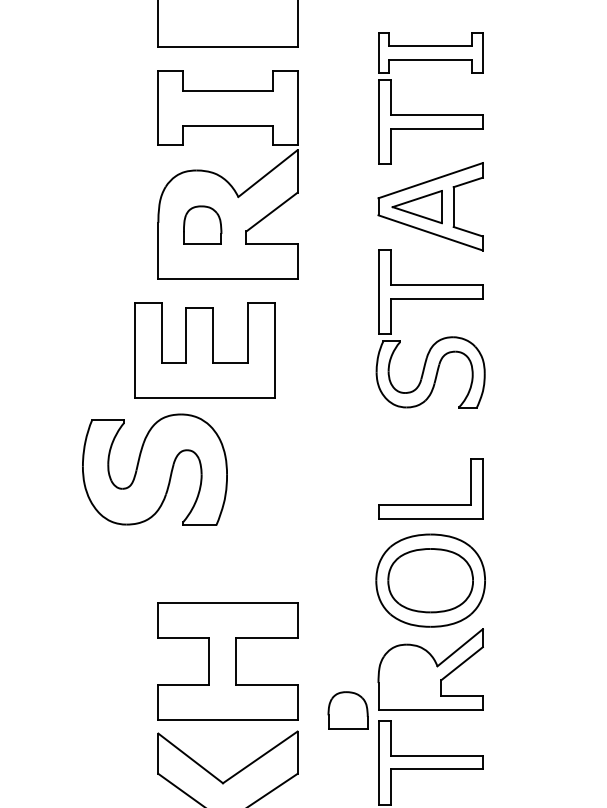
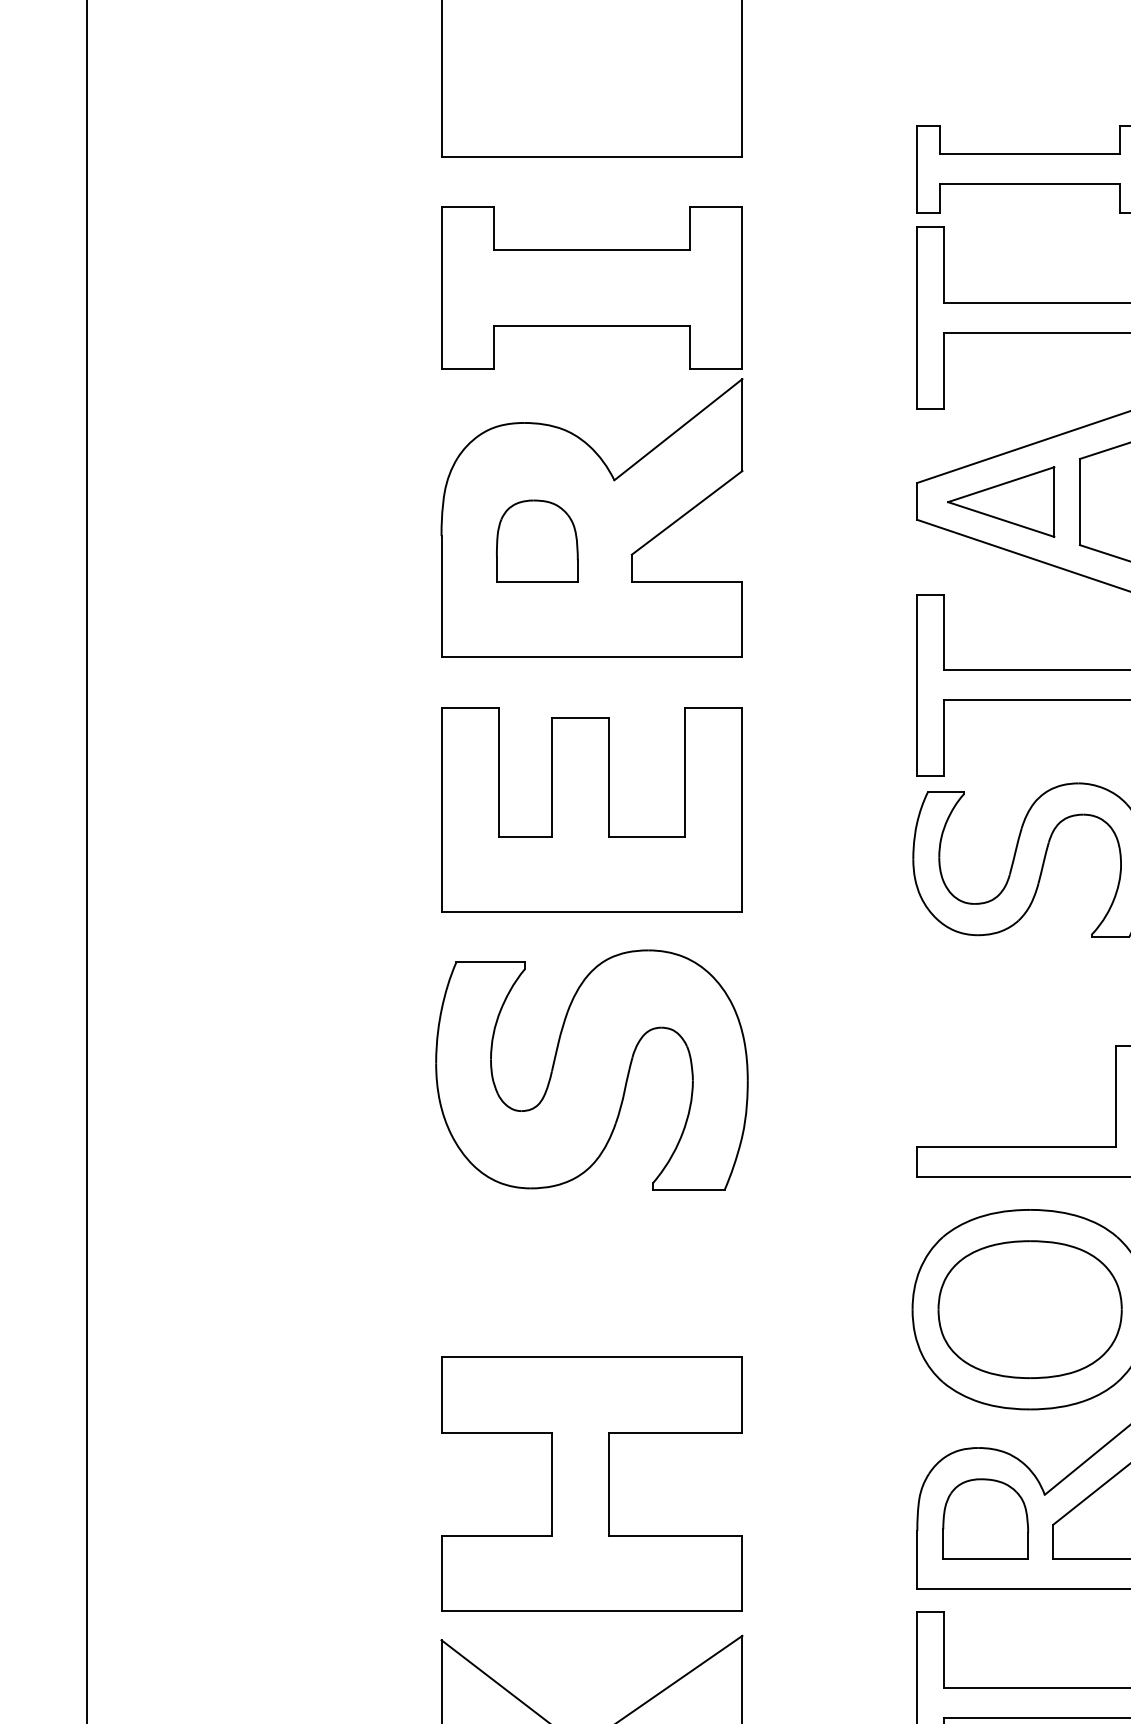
part: (204, 350) -> (590, 809), moved
part: (154, 469) -> (590, 1069), moved
part: (347, 710) -> (984, 1518), moved

